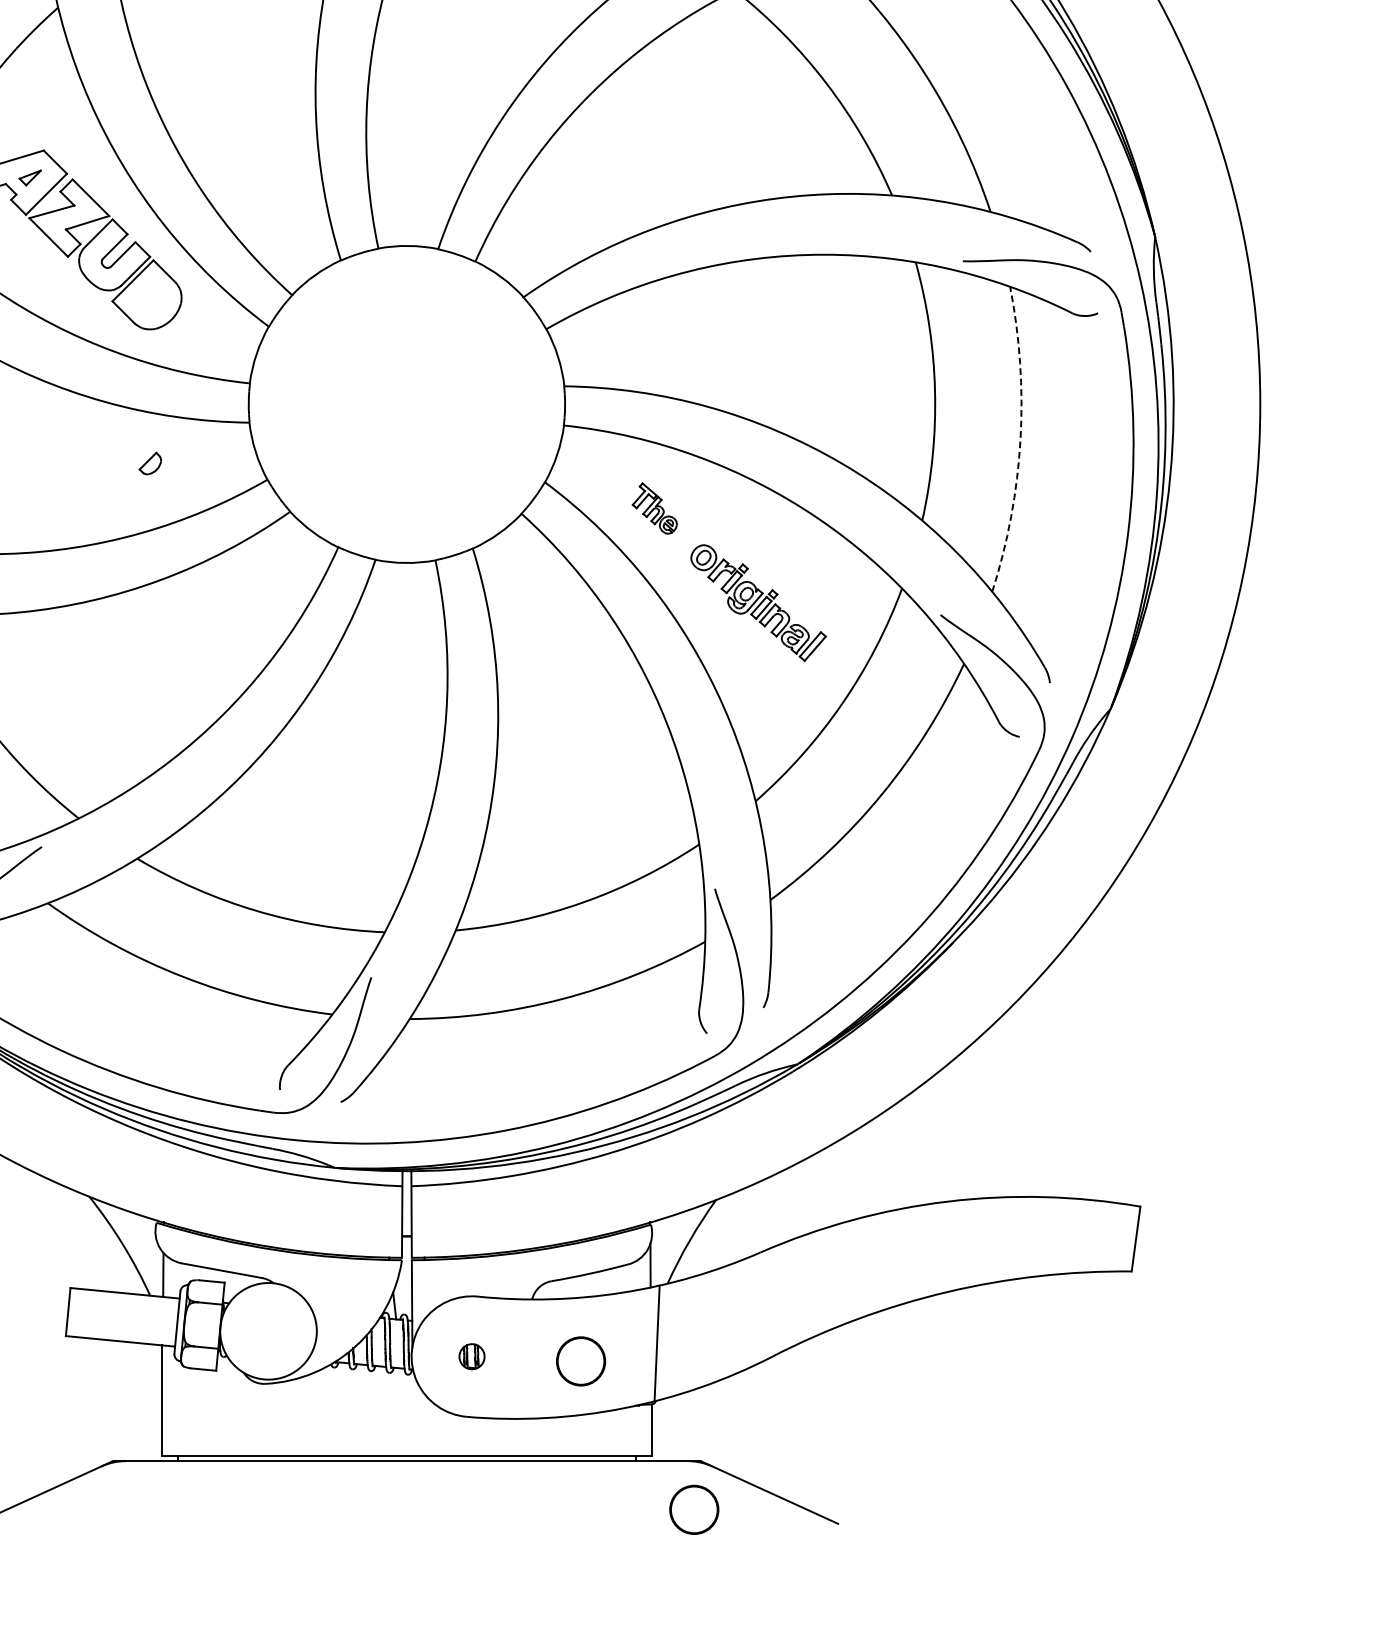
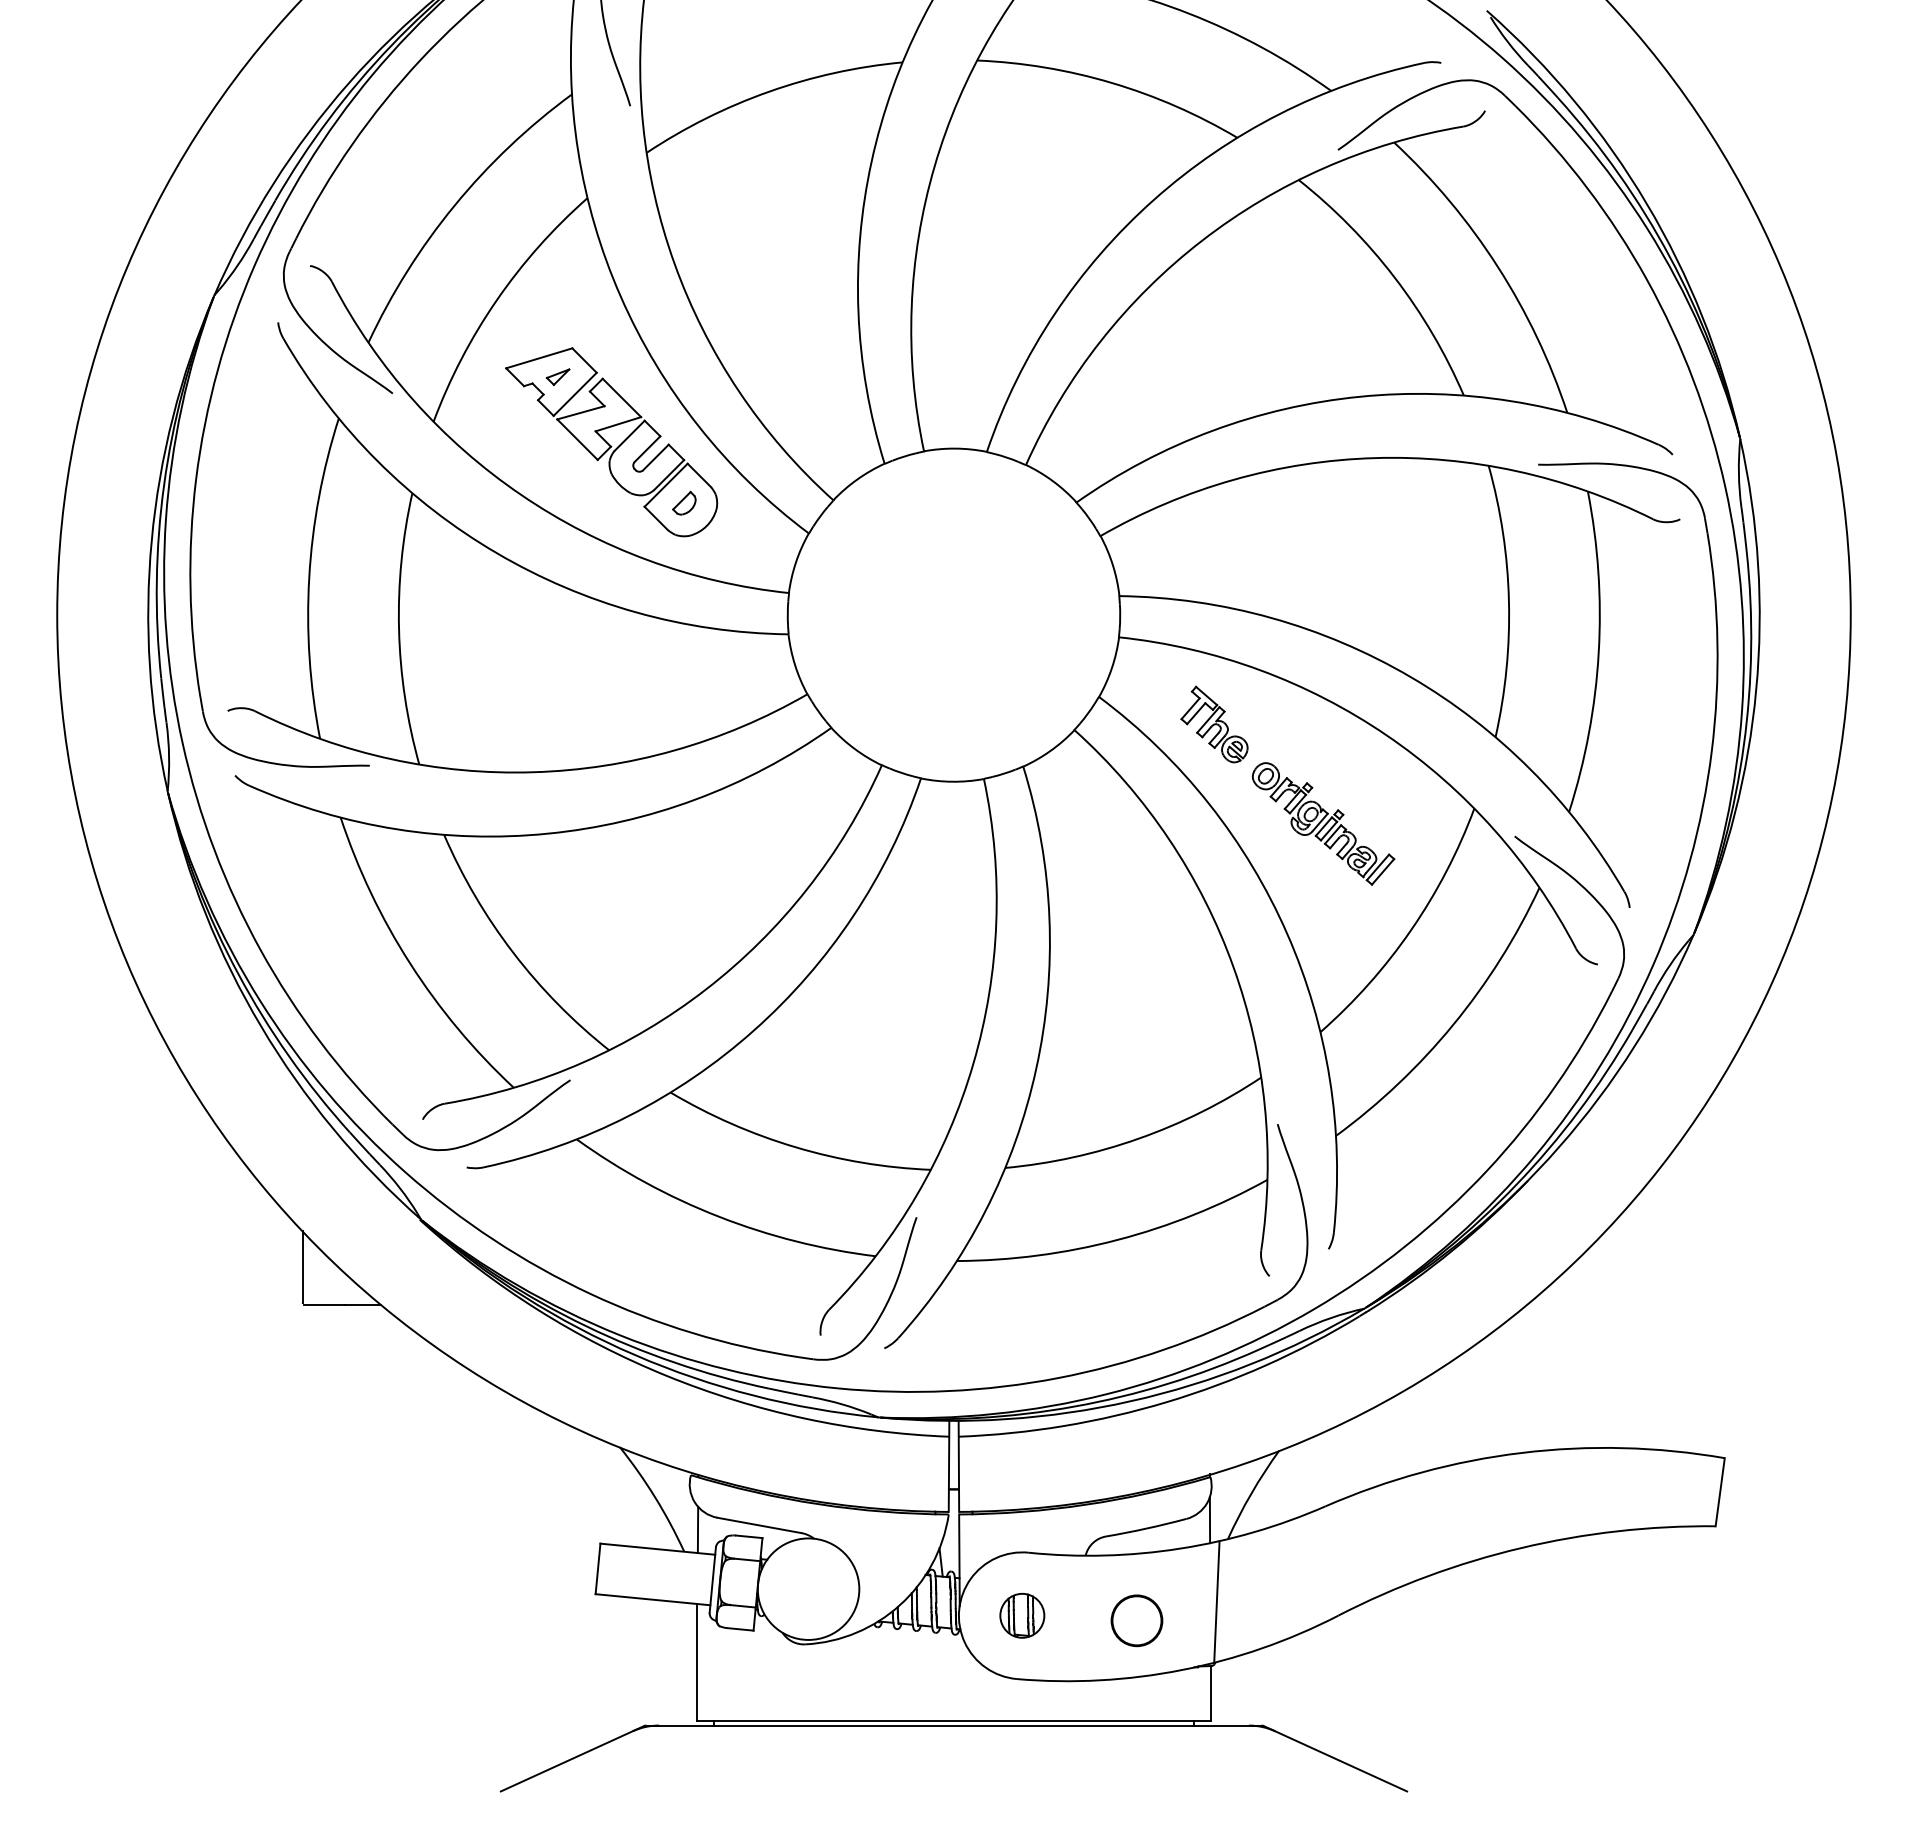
arc: (1020, 439) -> (1598, 652), dashed -> solid
part: (150, 462) -> (684, 502), moved
part: (654, 508) -> (1214, 724), size x1.43
part: (472, 1356) -> (1022, 1615), size x1.67
part: (693, 1509) -> (1255, 1776), removed

